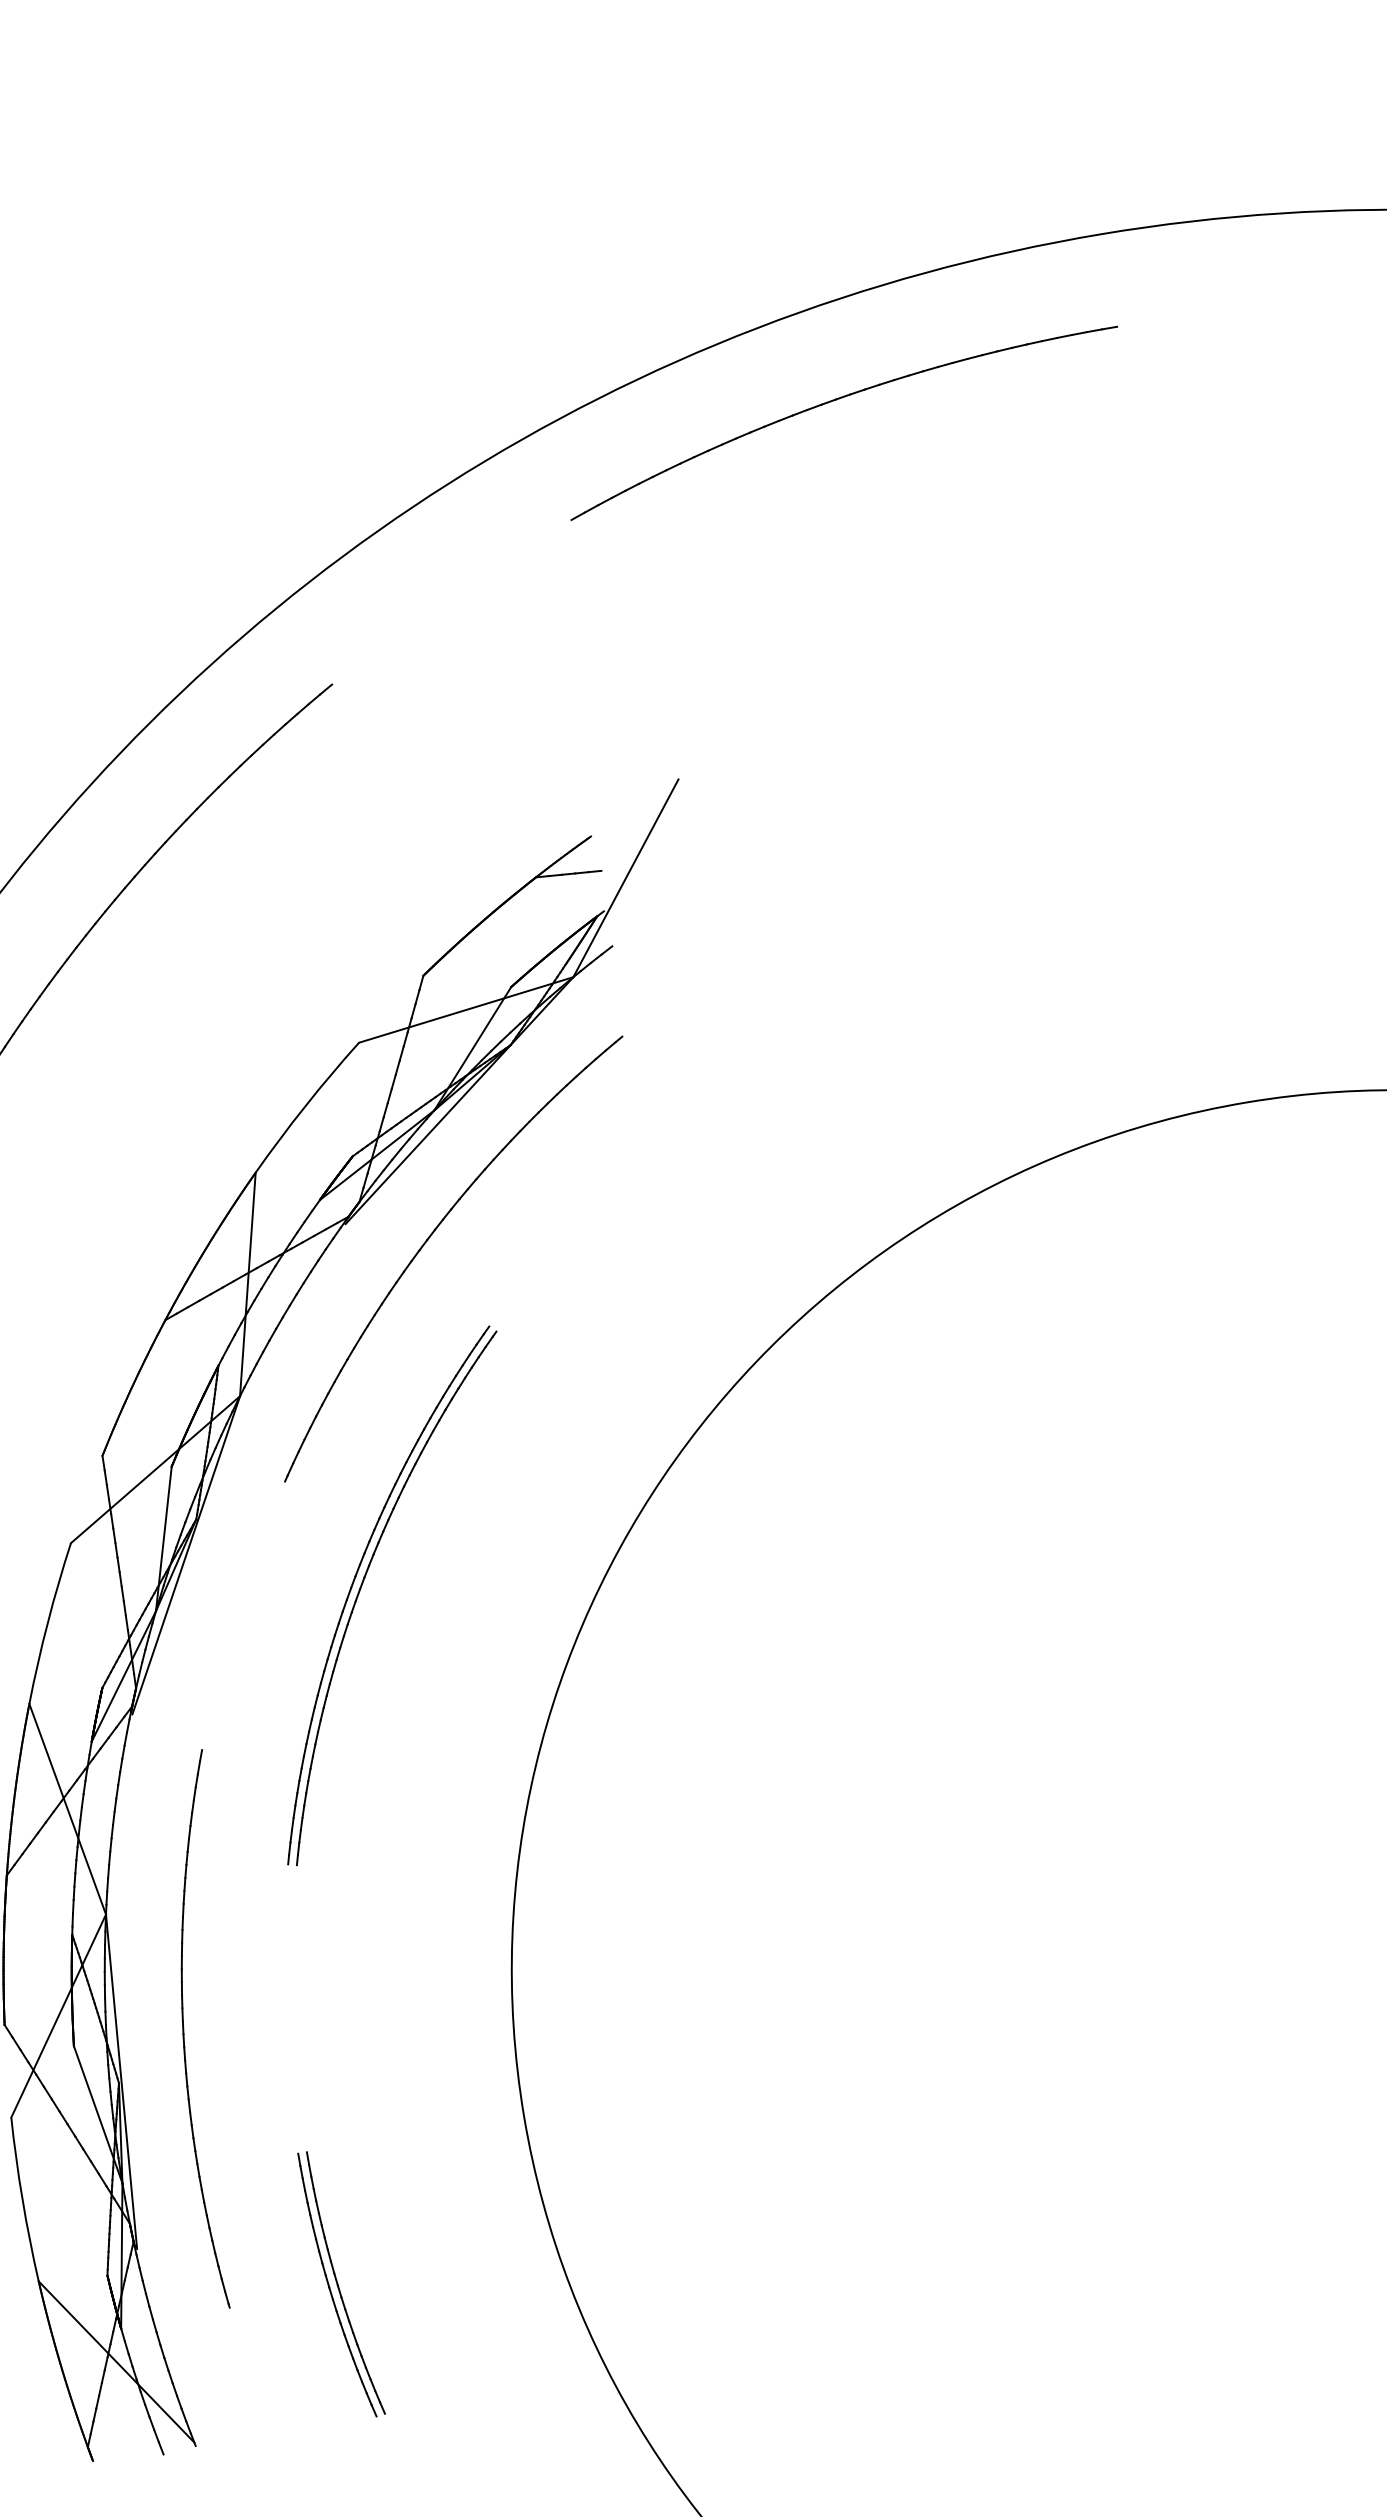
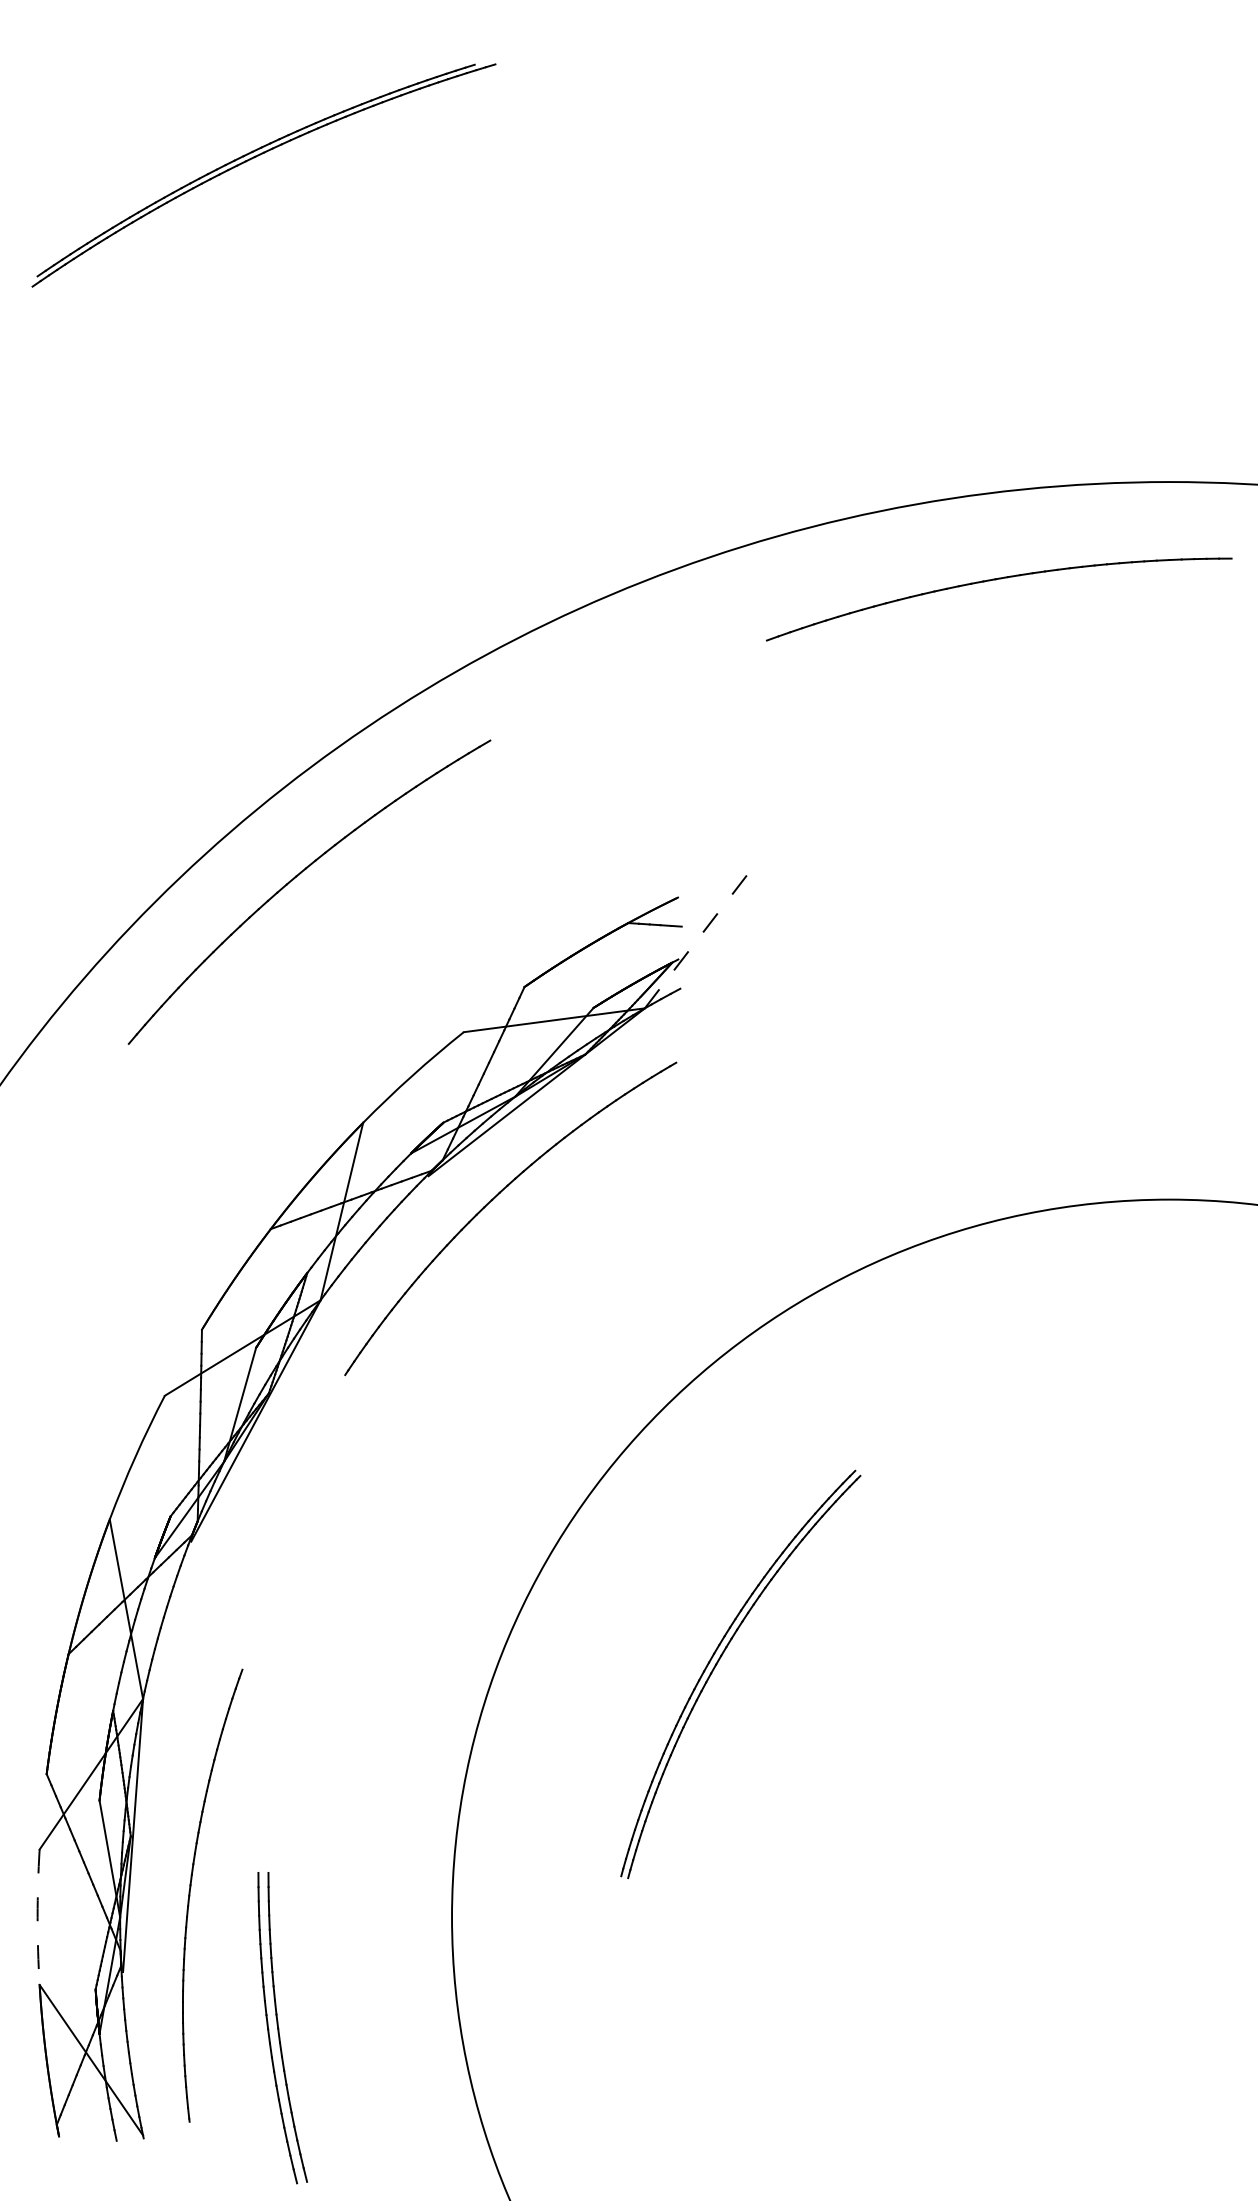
part: (837, 400) -> (996, 580), moved
line: (625, 877) -> (700, 935), solid -> dashed
part: (364, 1582) -> (720, 1659), moved
part: (184, 2033) -> (190, 1895), moved
arc: (22, 2200) -> (37, 1917), solid -> dashed
part: (341, 2283) -> (282, 2027), size x1.4

